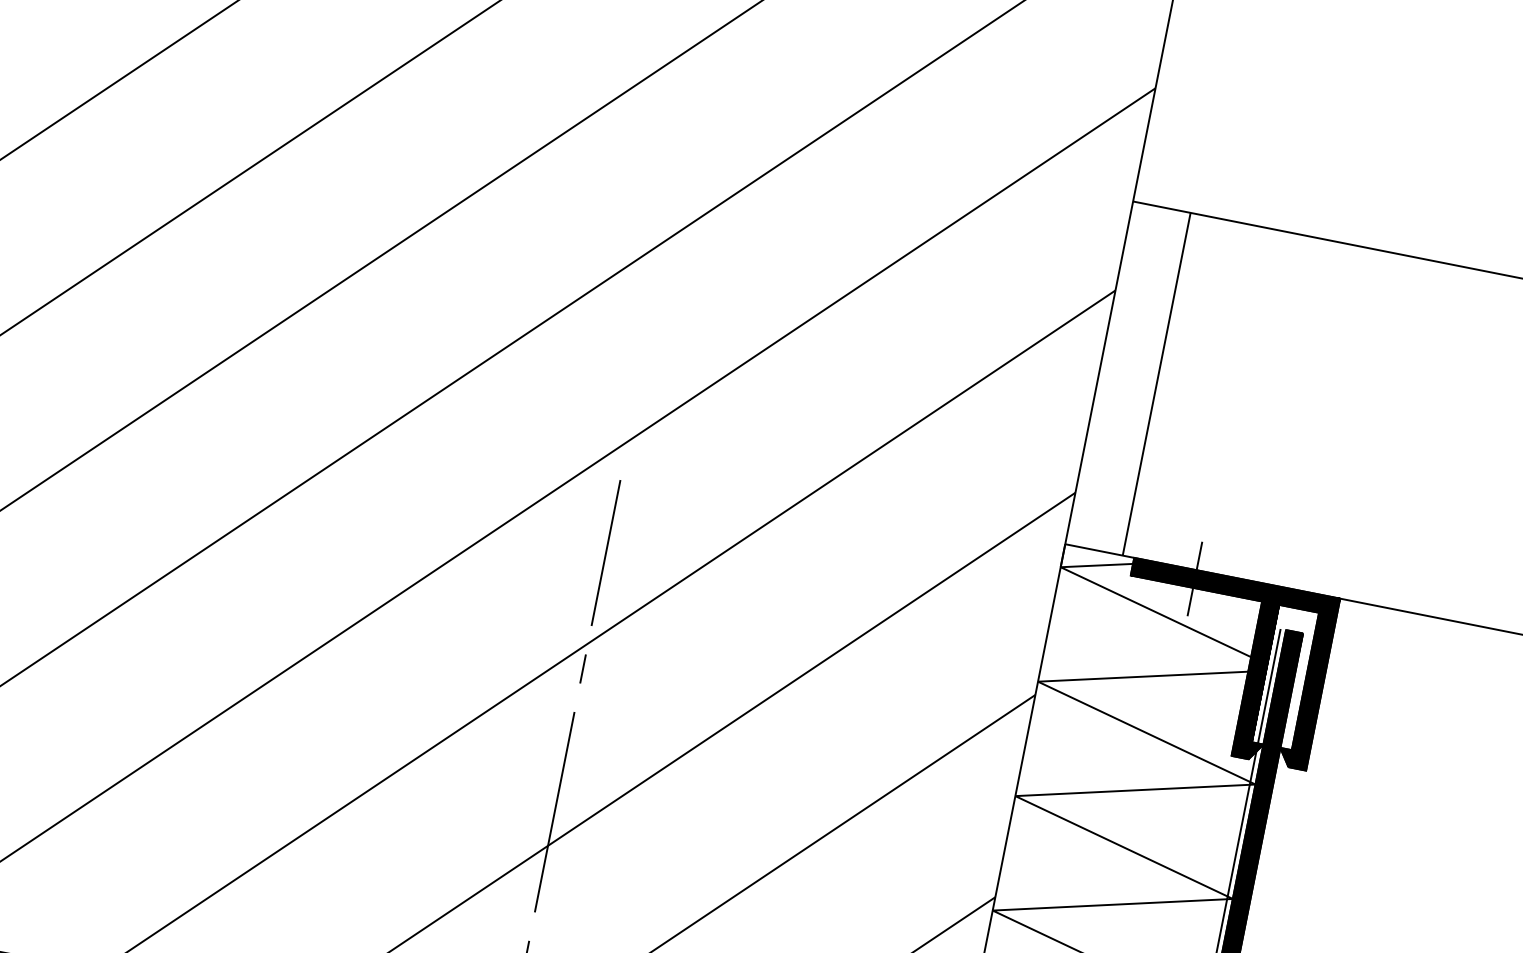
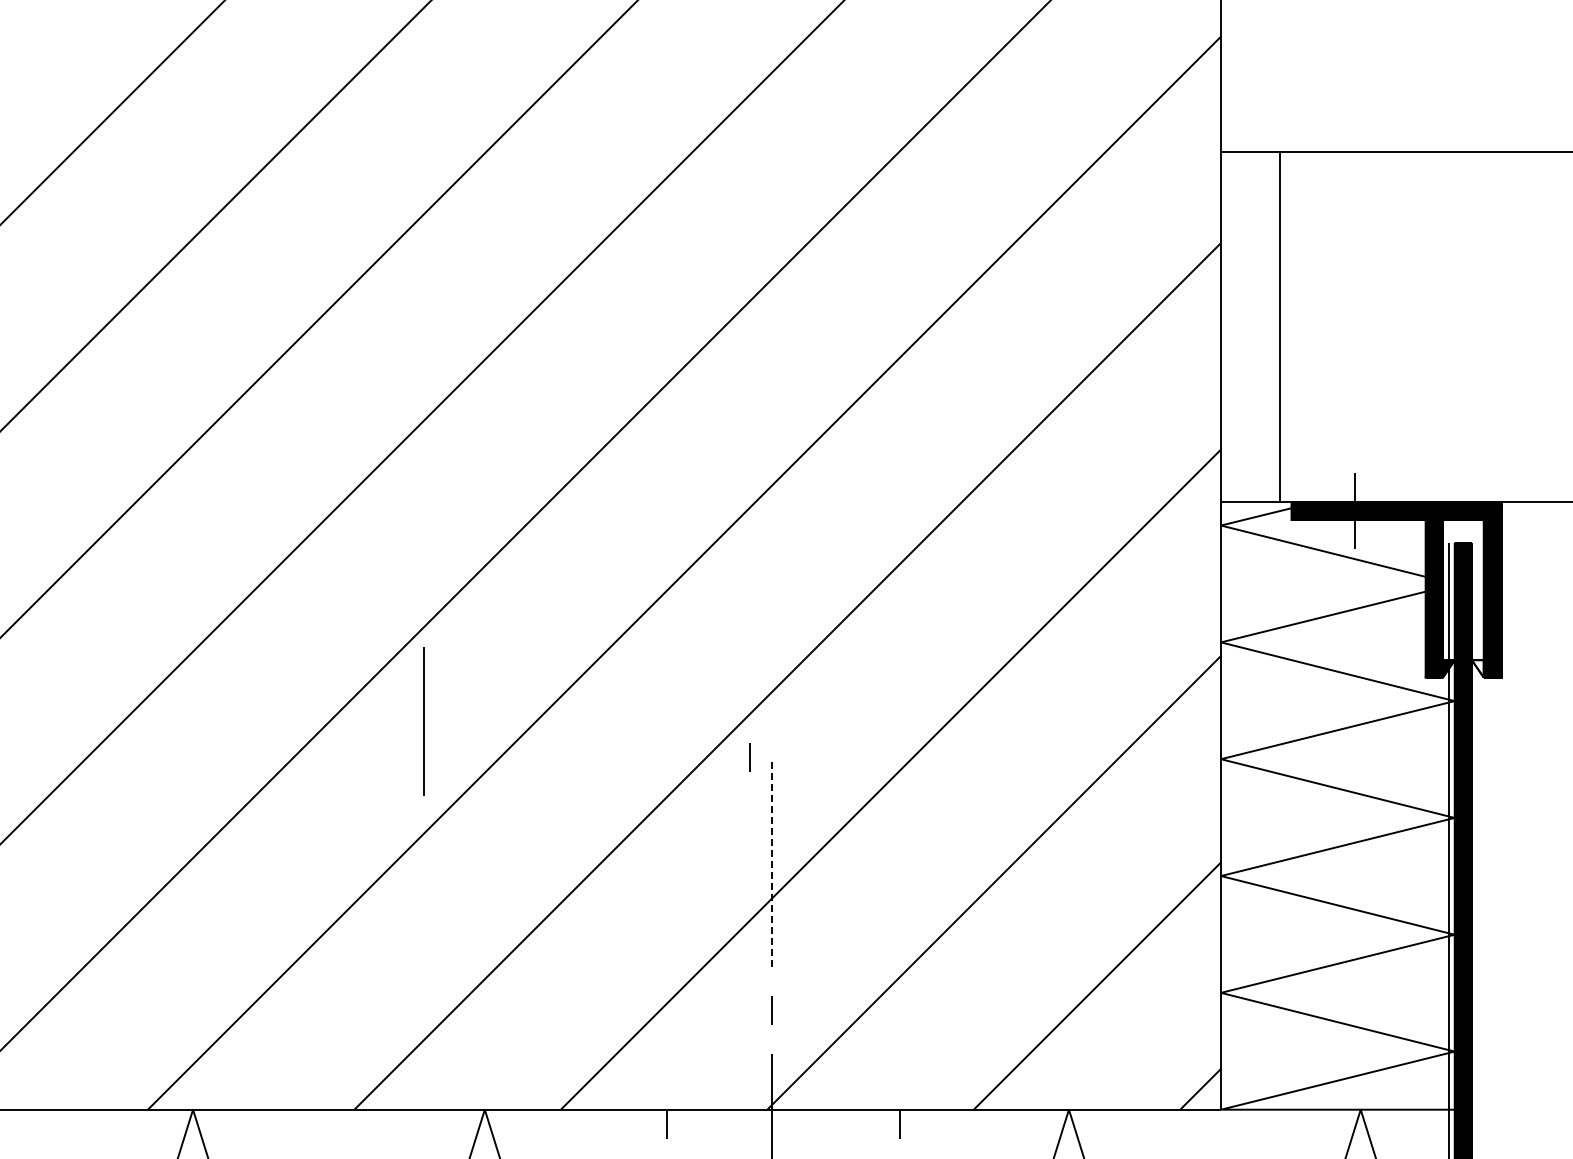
line: (605, 553) -> (423, 721), moved
line: (582, 669) -> (749, 757), moved
fill: (1284, 756) -> (1477, 668), removed
line: (554, 812) -> (771, 864), solid -> dashed

